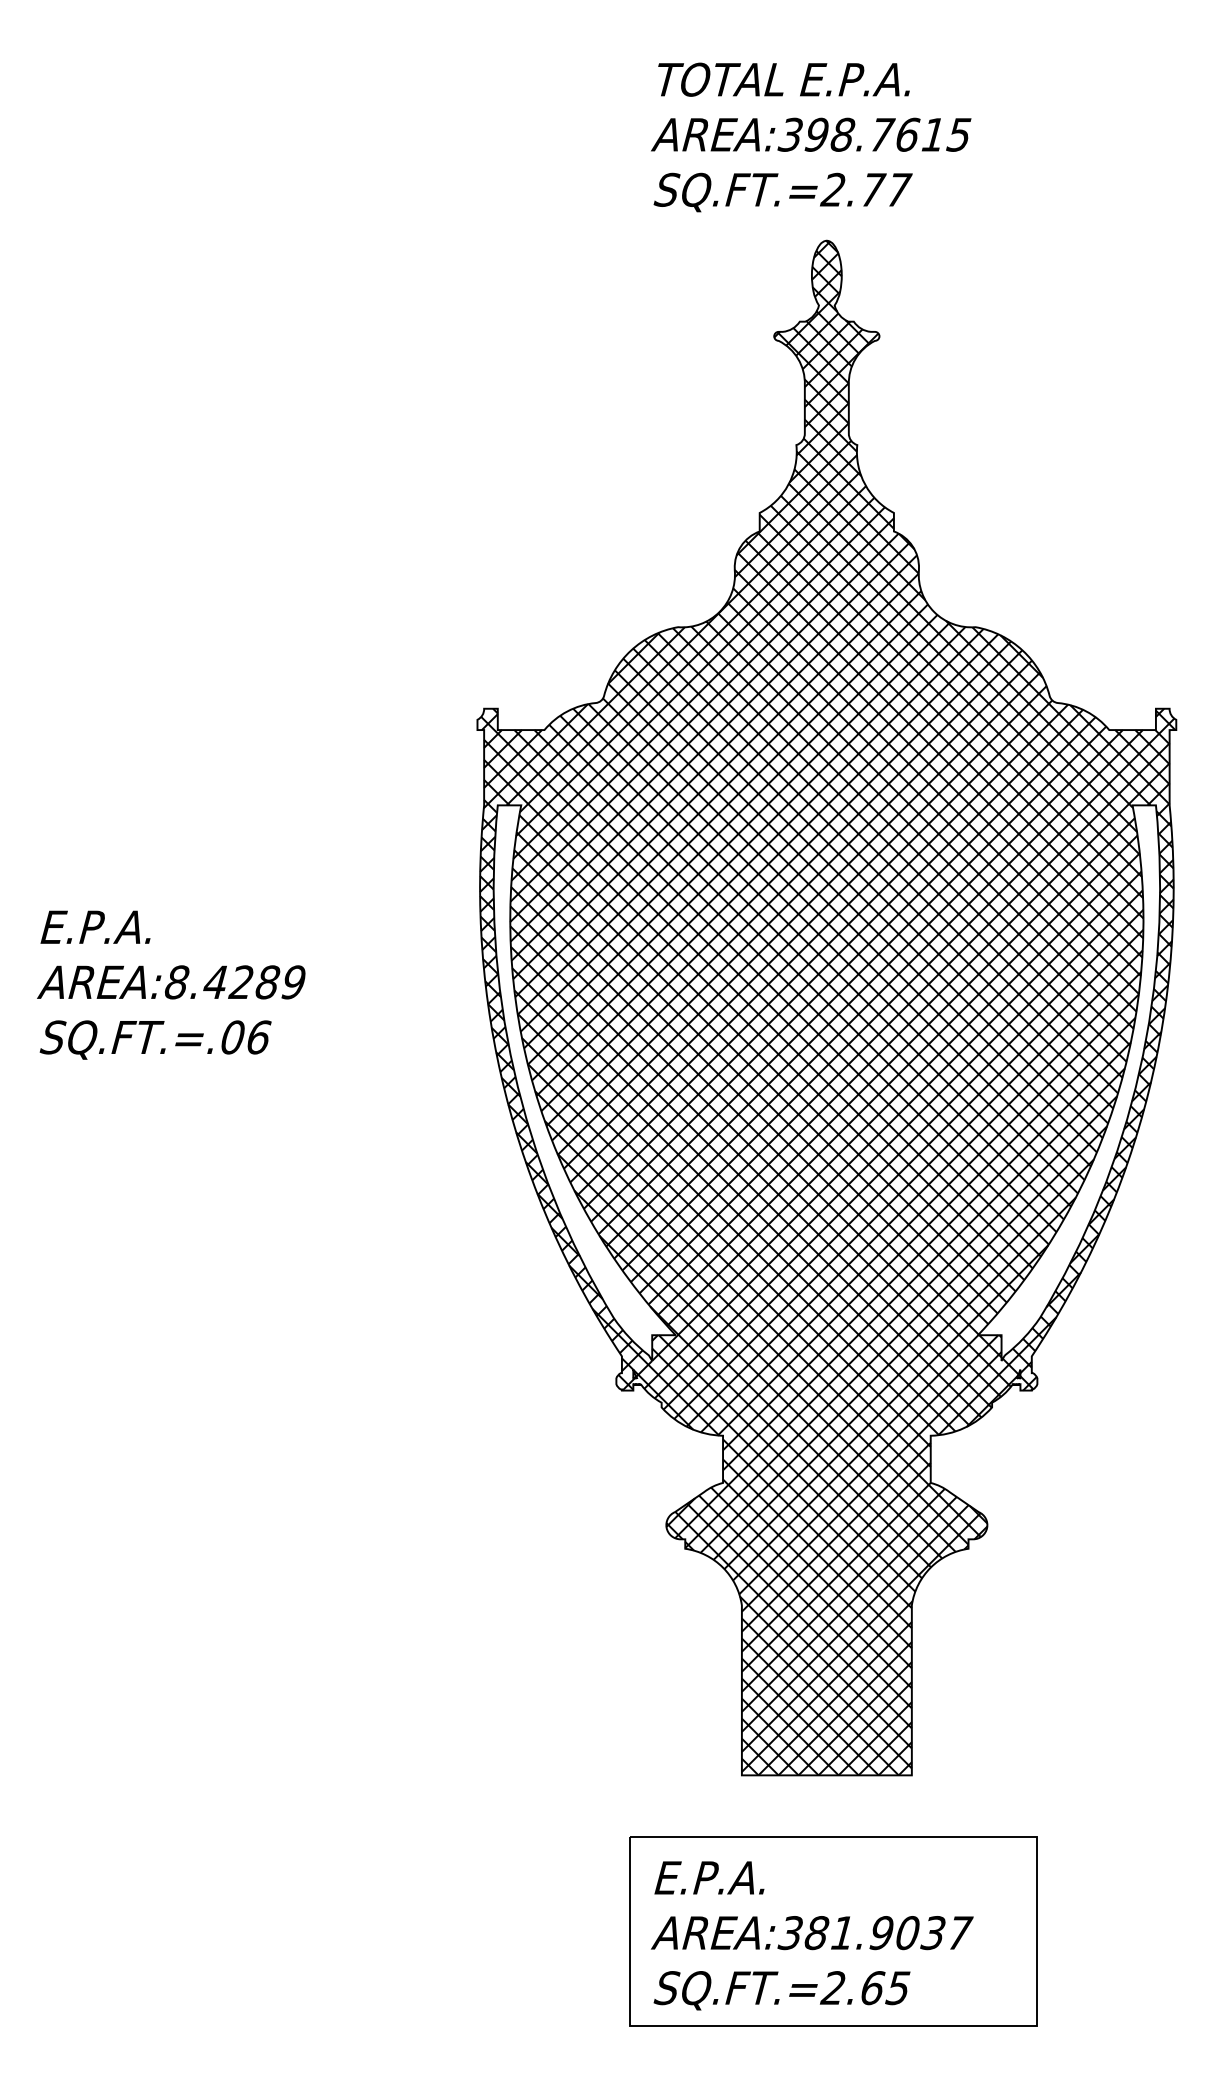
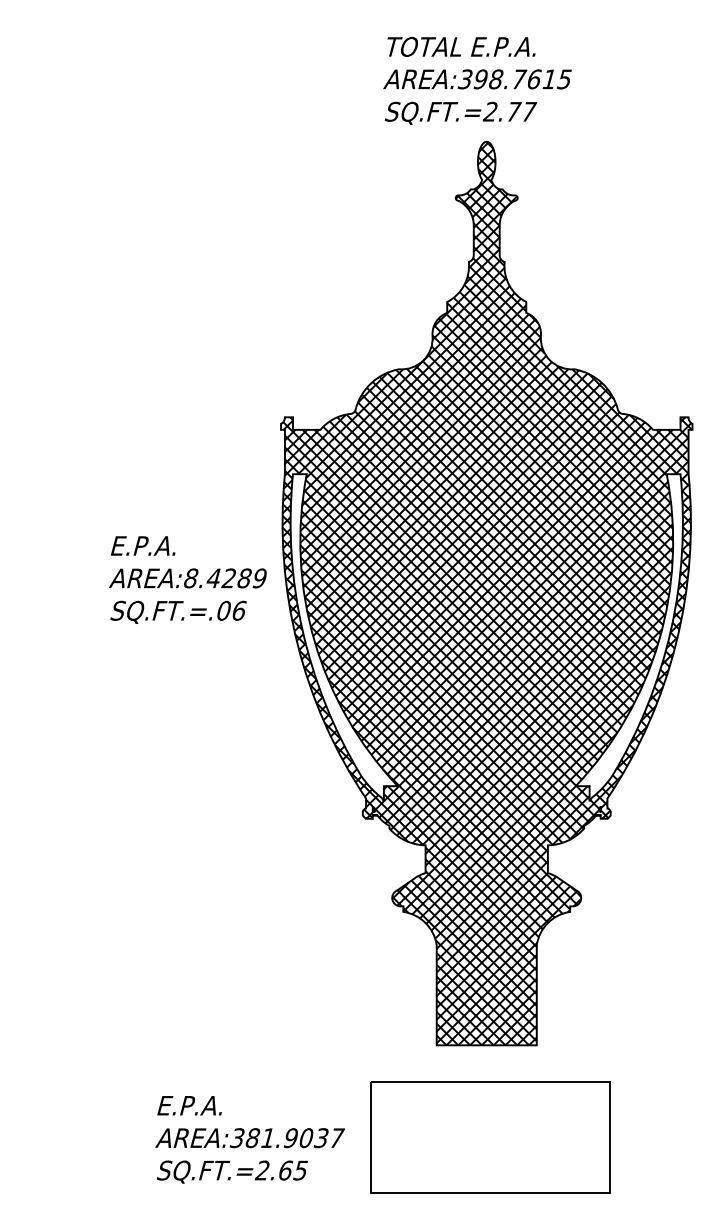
text: (170, 984) -> (187, 579), moved
text: (812, 1935) -> (250, 1139), moved

